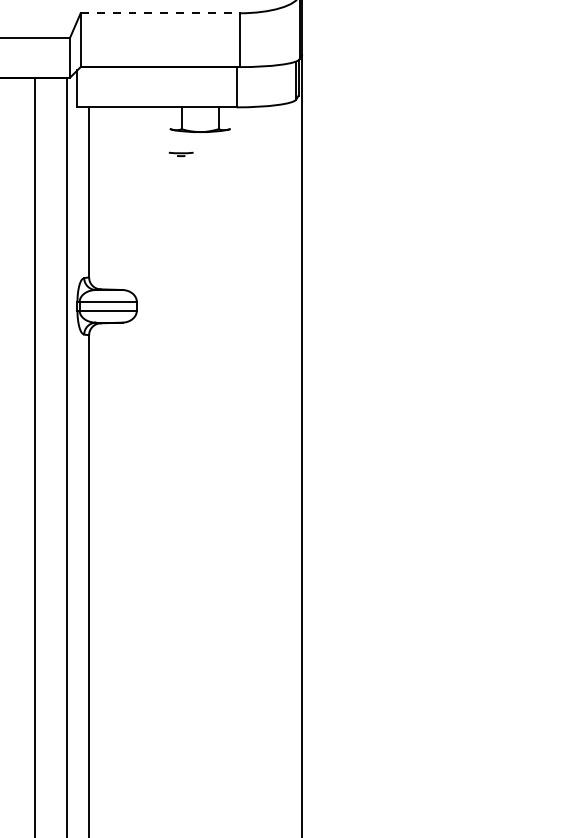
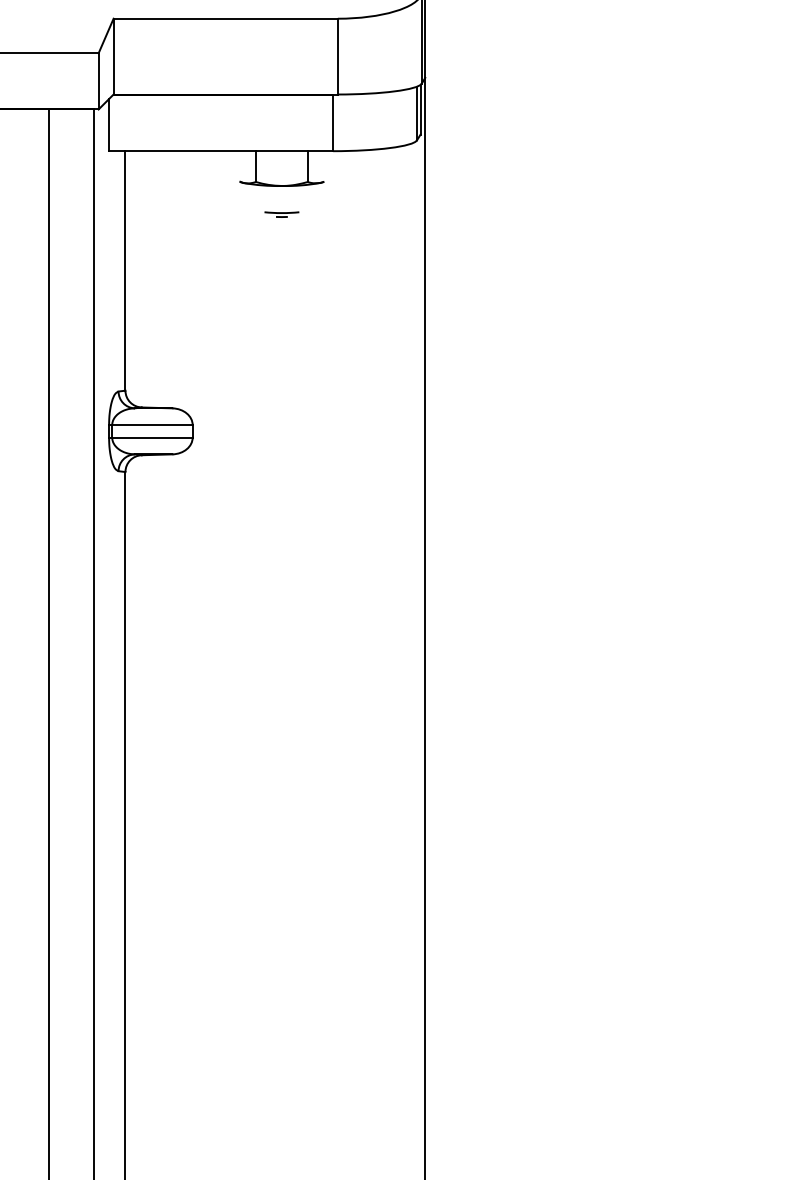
line: (160, 13) -> (225, 19), dashed -> solid
part: (180, 154) -> (280, 214), moved

